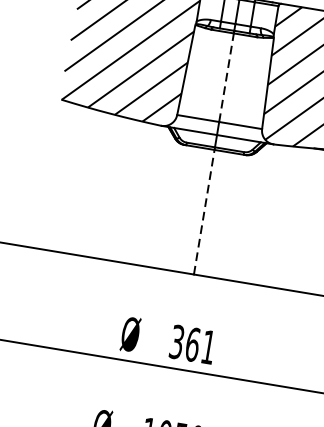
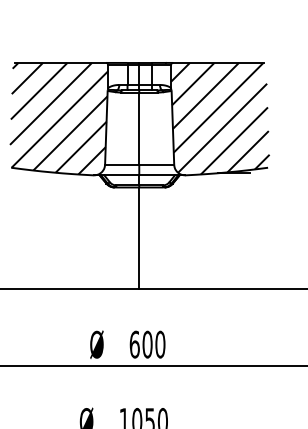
line: (226, 77) -> (139, 128), dashed -> solid
line: (204, 212) -> (139, 238), dashed -> solid
text: (192, 344) -> (147, 344), 361 -> 600

